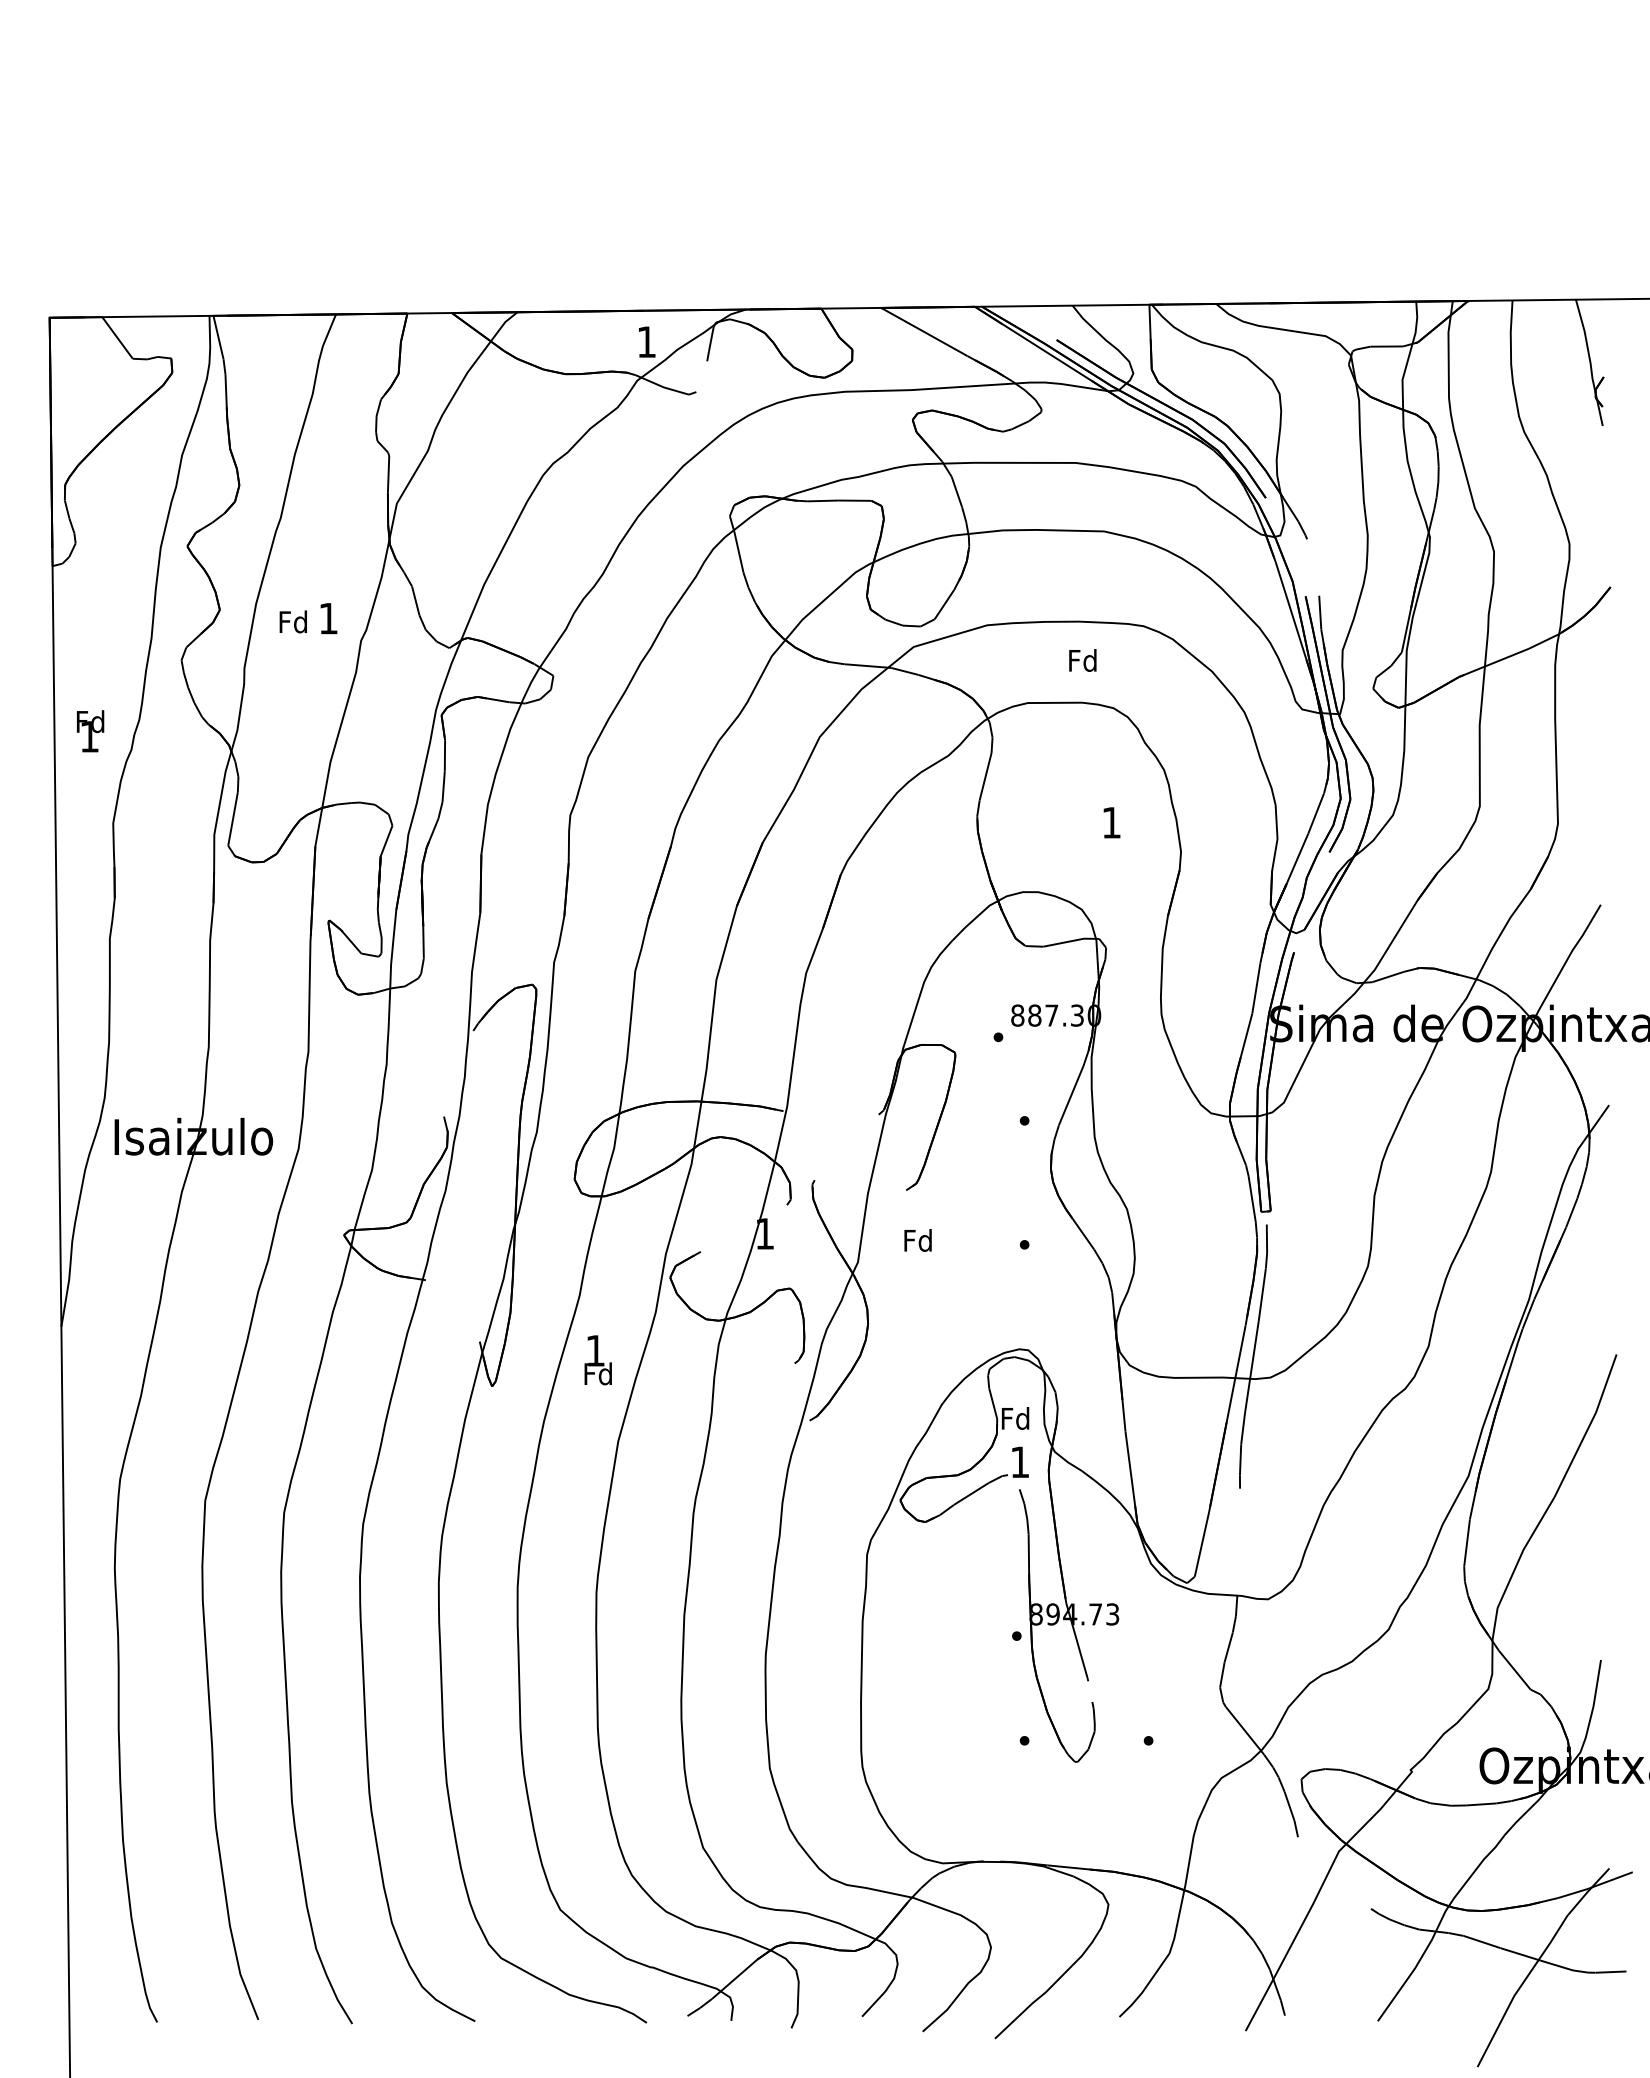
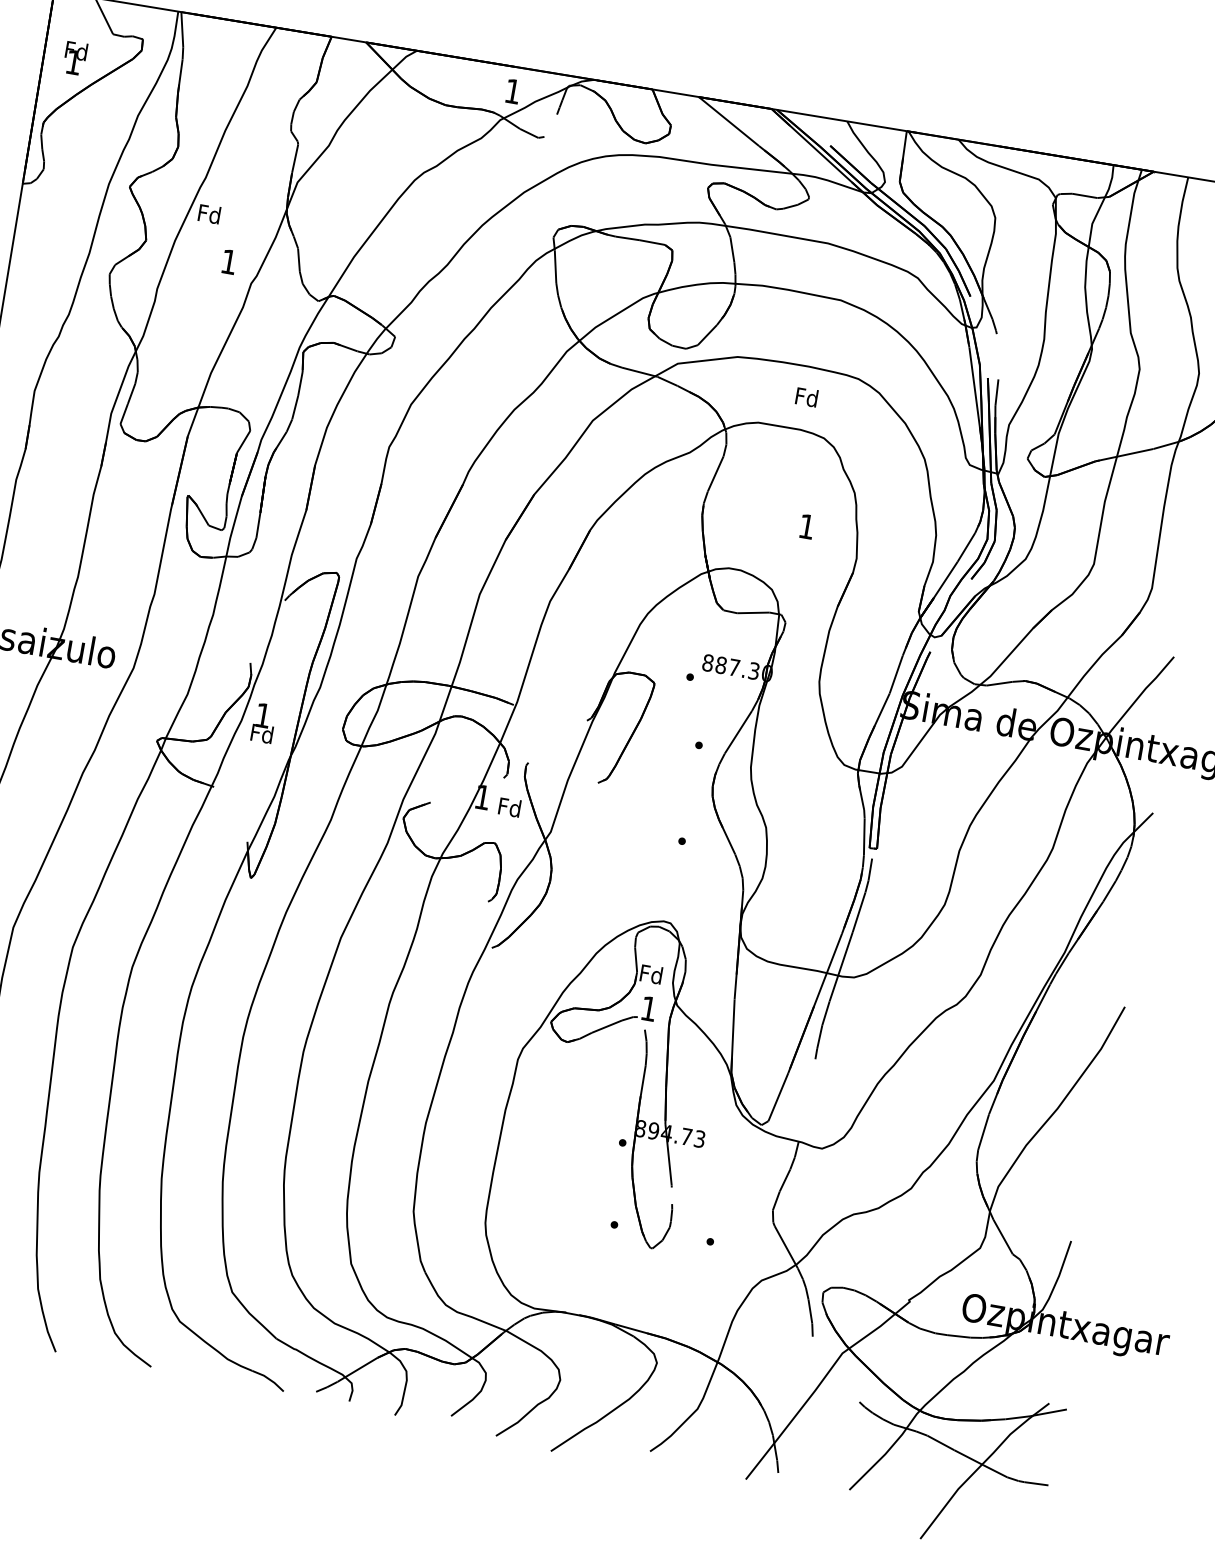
text: (292, 621) -> (208, 213), moved
text: (90, 731) -> (75, 58), moved
text: (917, 1240) -> (509, 807), moved
text: (597, 1360) -> (263, 723), moved

